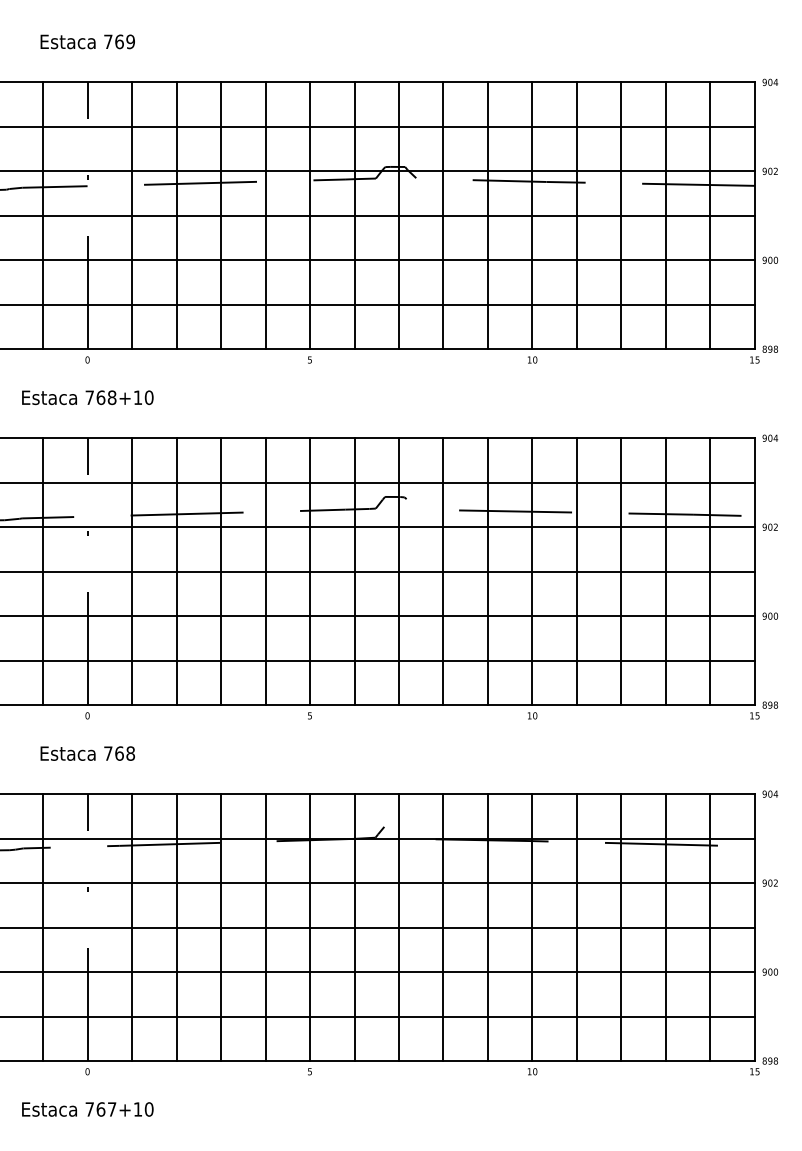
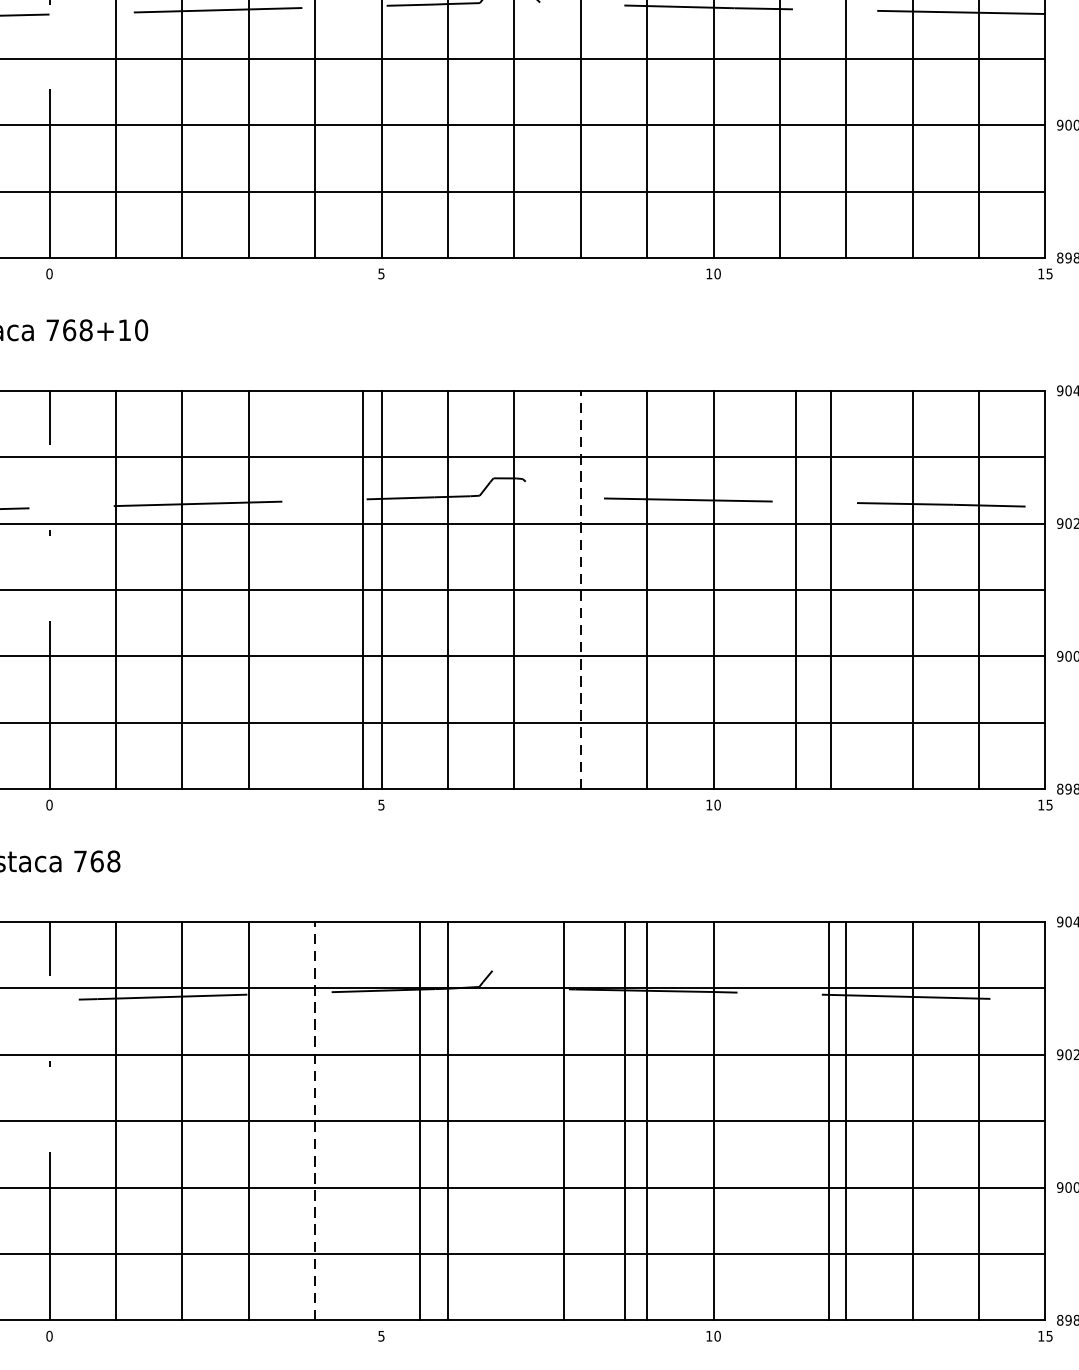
line: (265, 571) -> (362, 589), moved
line: (443, 571) -> (580, 589), solid -> dashed
line: (576, 571) -> (830, 589), moved
line: (621, 571) -> (795, 589), moved
line: (265, 927) -> (315, 1120), solid -> dashed
line: (310, 927) -> (421, 1120), moved
line: (398, 927) -> (562, 1120), moved
line: (443, 927) -> (625, 1120), moved
line: (576, 927) -> (828, 1120), moved

